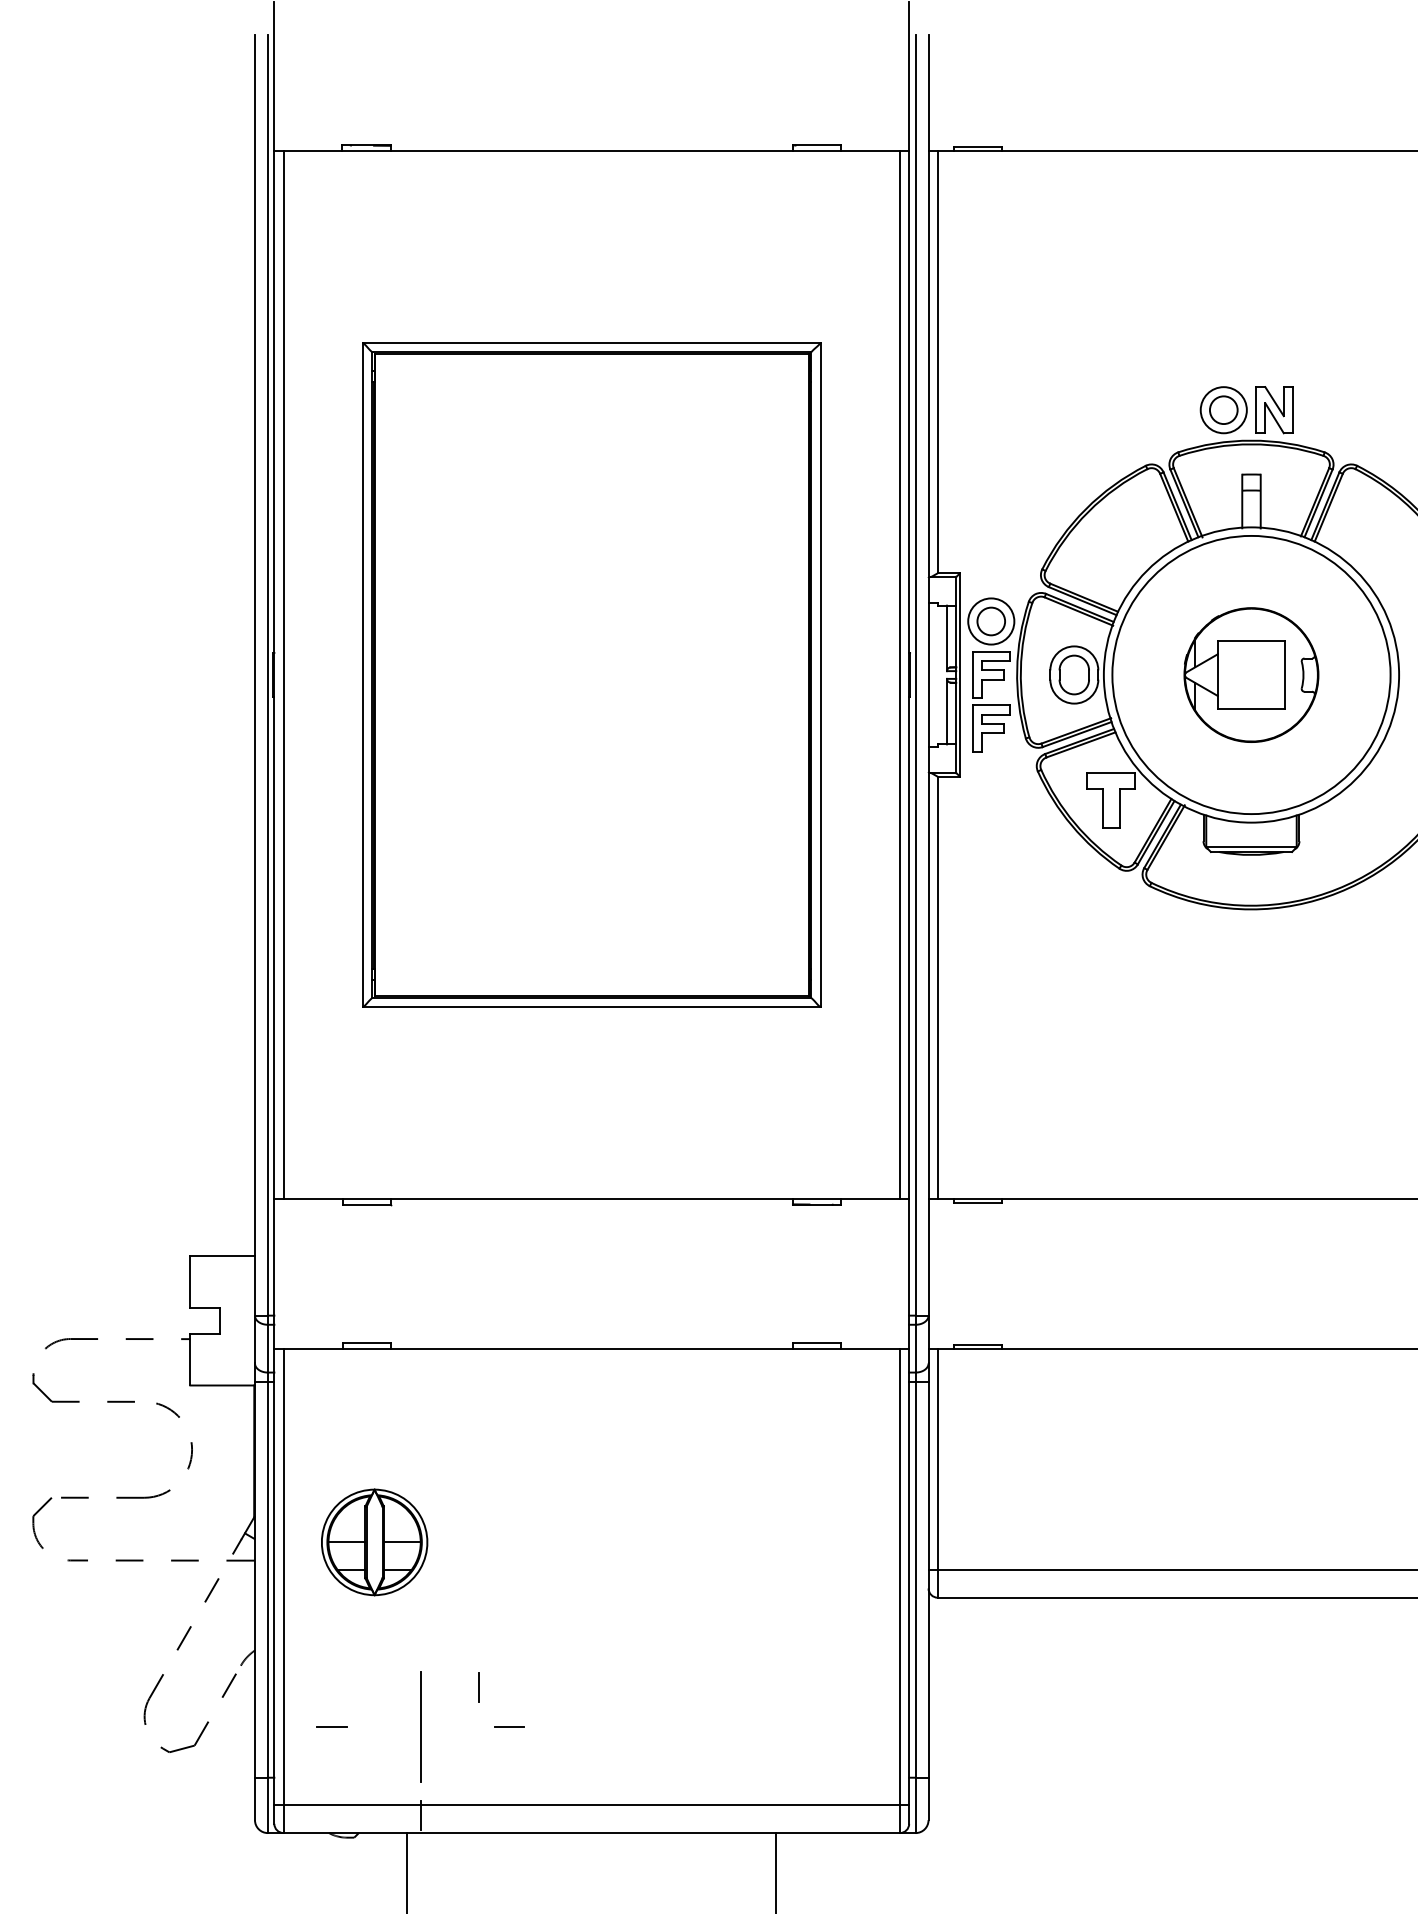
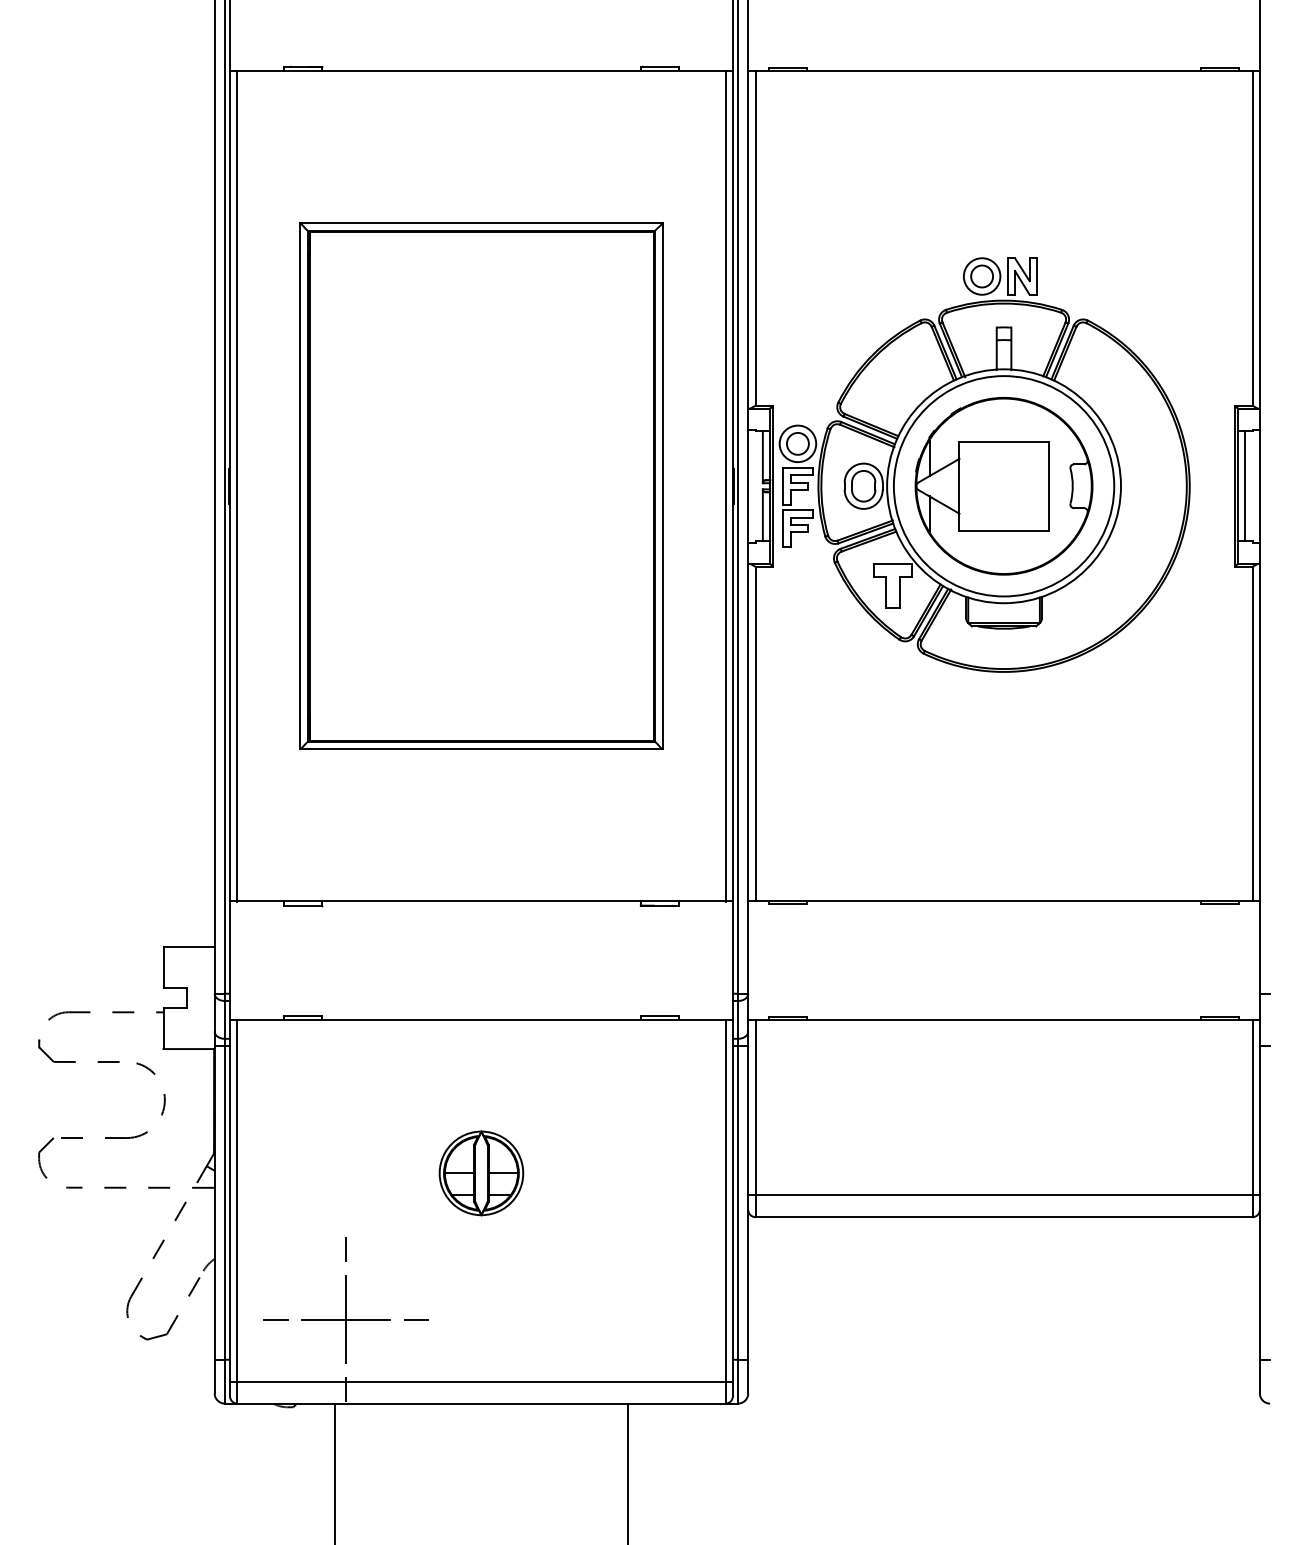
part: (1250, 675) -> (1003, 486), size x1.67
part: (374, 1542) -> (481, 1173), moved
line: (478, 1687) -> (345, 1249), moved
line: (420, 1726) -> (345, 1319), added

